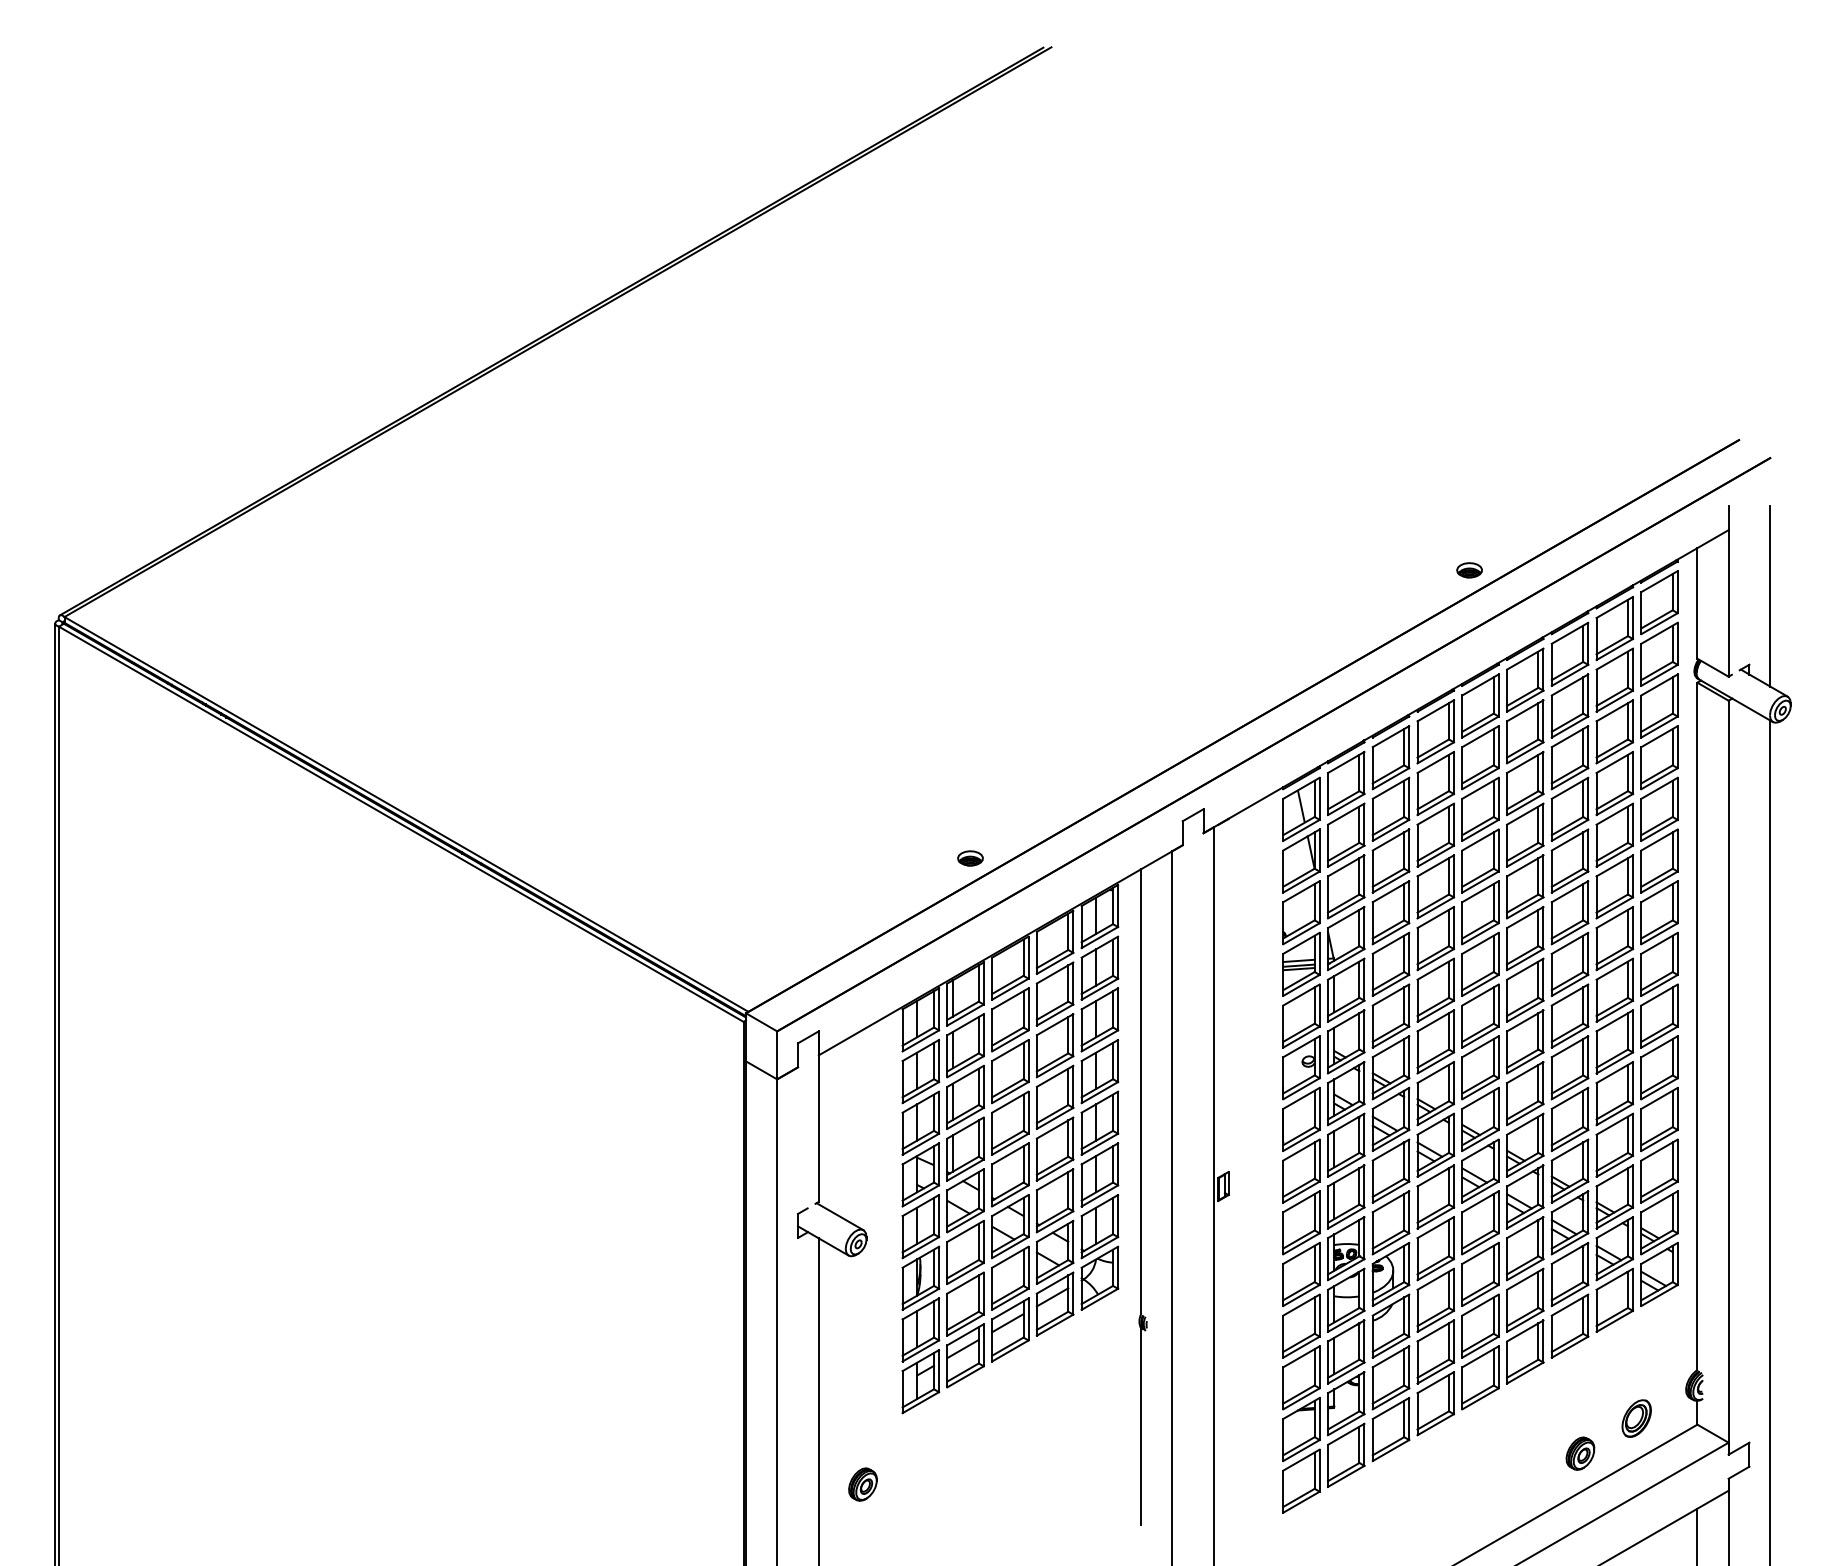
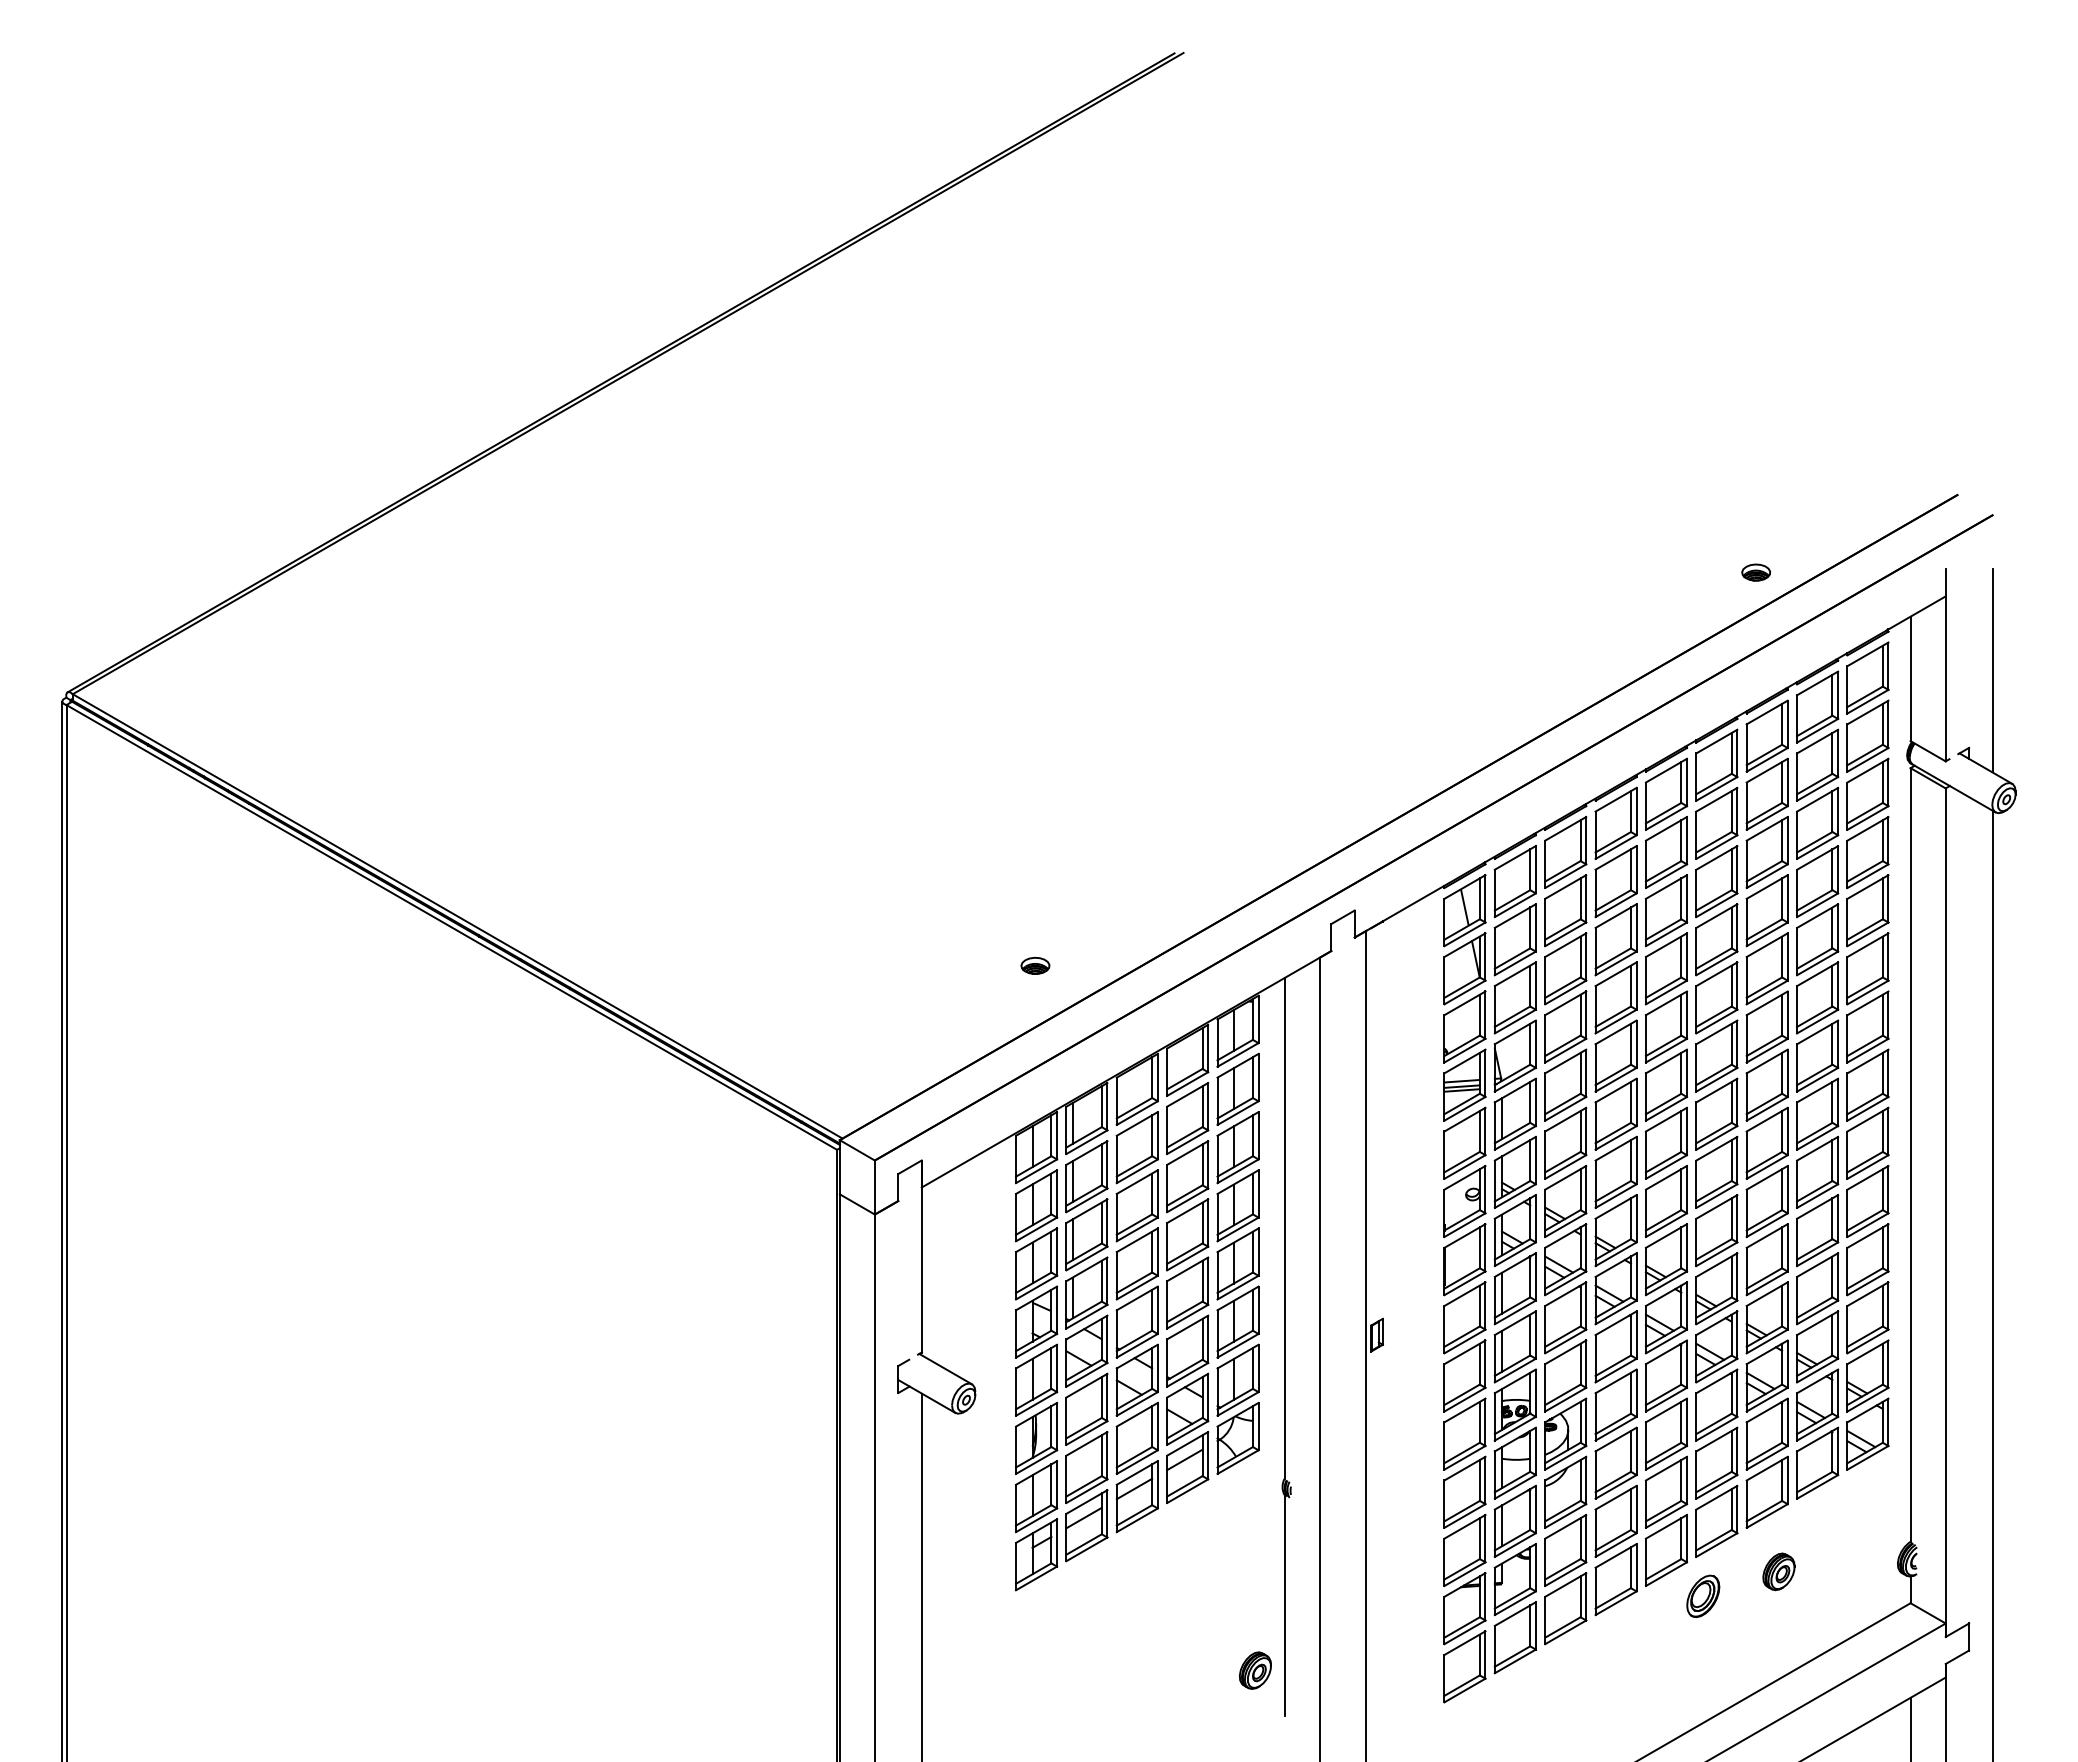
part: (1469, 570) -> (1756, 572), moved
part: (970, 858) -> (1035, 965), moved
part: (1636, 1417) -> (1703, 1595), moved
part: (1580, 1453) -> (1778, 1571), moved
part: (862, 1484) -> (1254, 1670), moved

